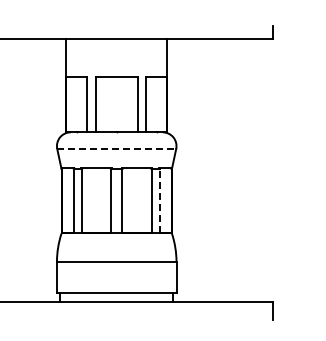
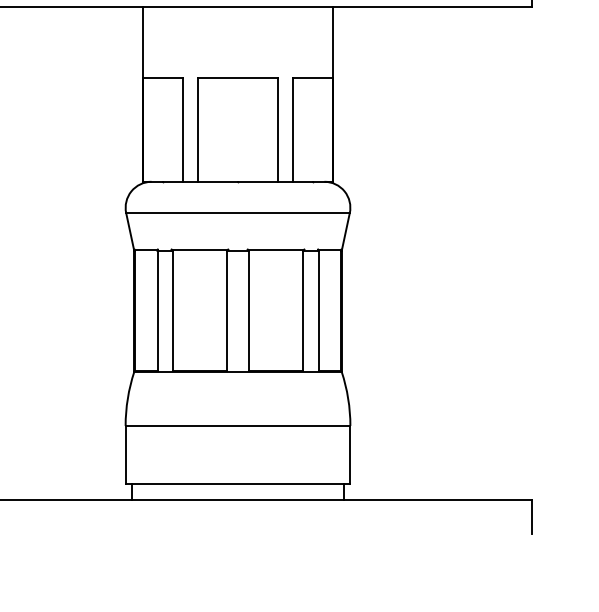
line: (117, 149) -> (239, 214), dashed -> solid
line: (159, 200) -> (318, 309), dashed -> solid

